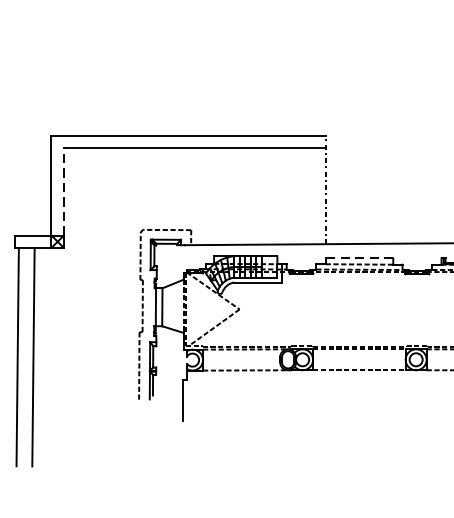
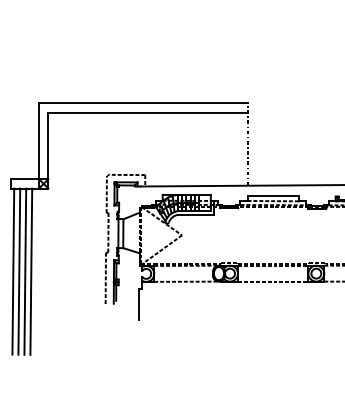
line: (63, 191) -> (48, 145), dashed -> solid
line: (359, 258) -> (273, 196), dashed -> solid
line: (25, 356) -> (19, 271), added
line: (41, 356) -> (31, 271), added

